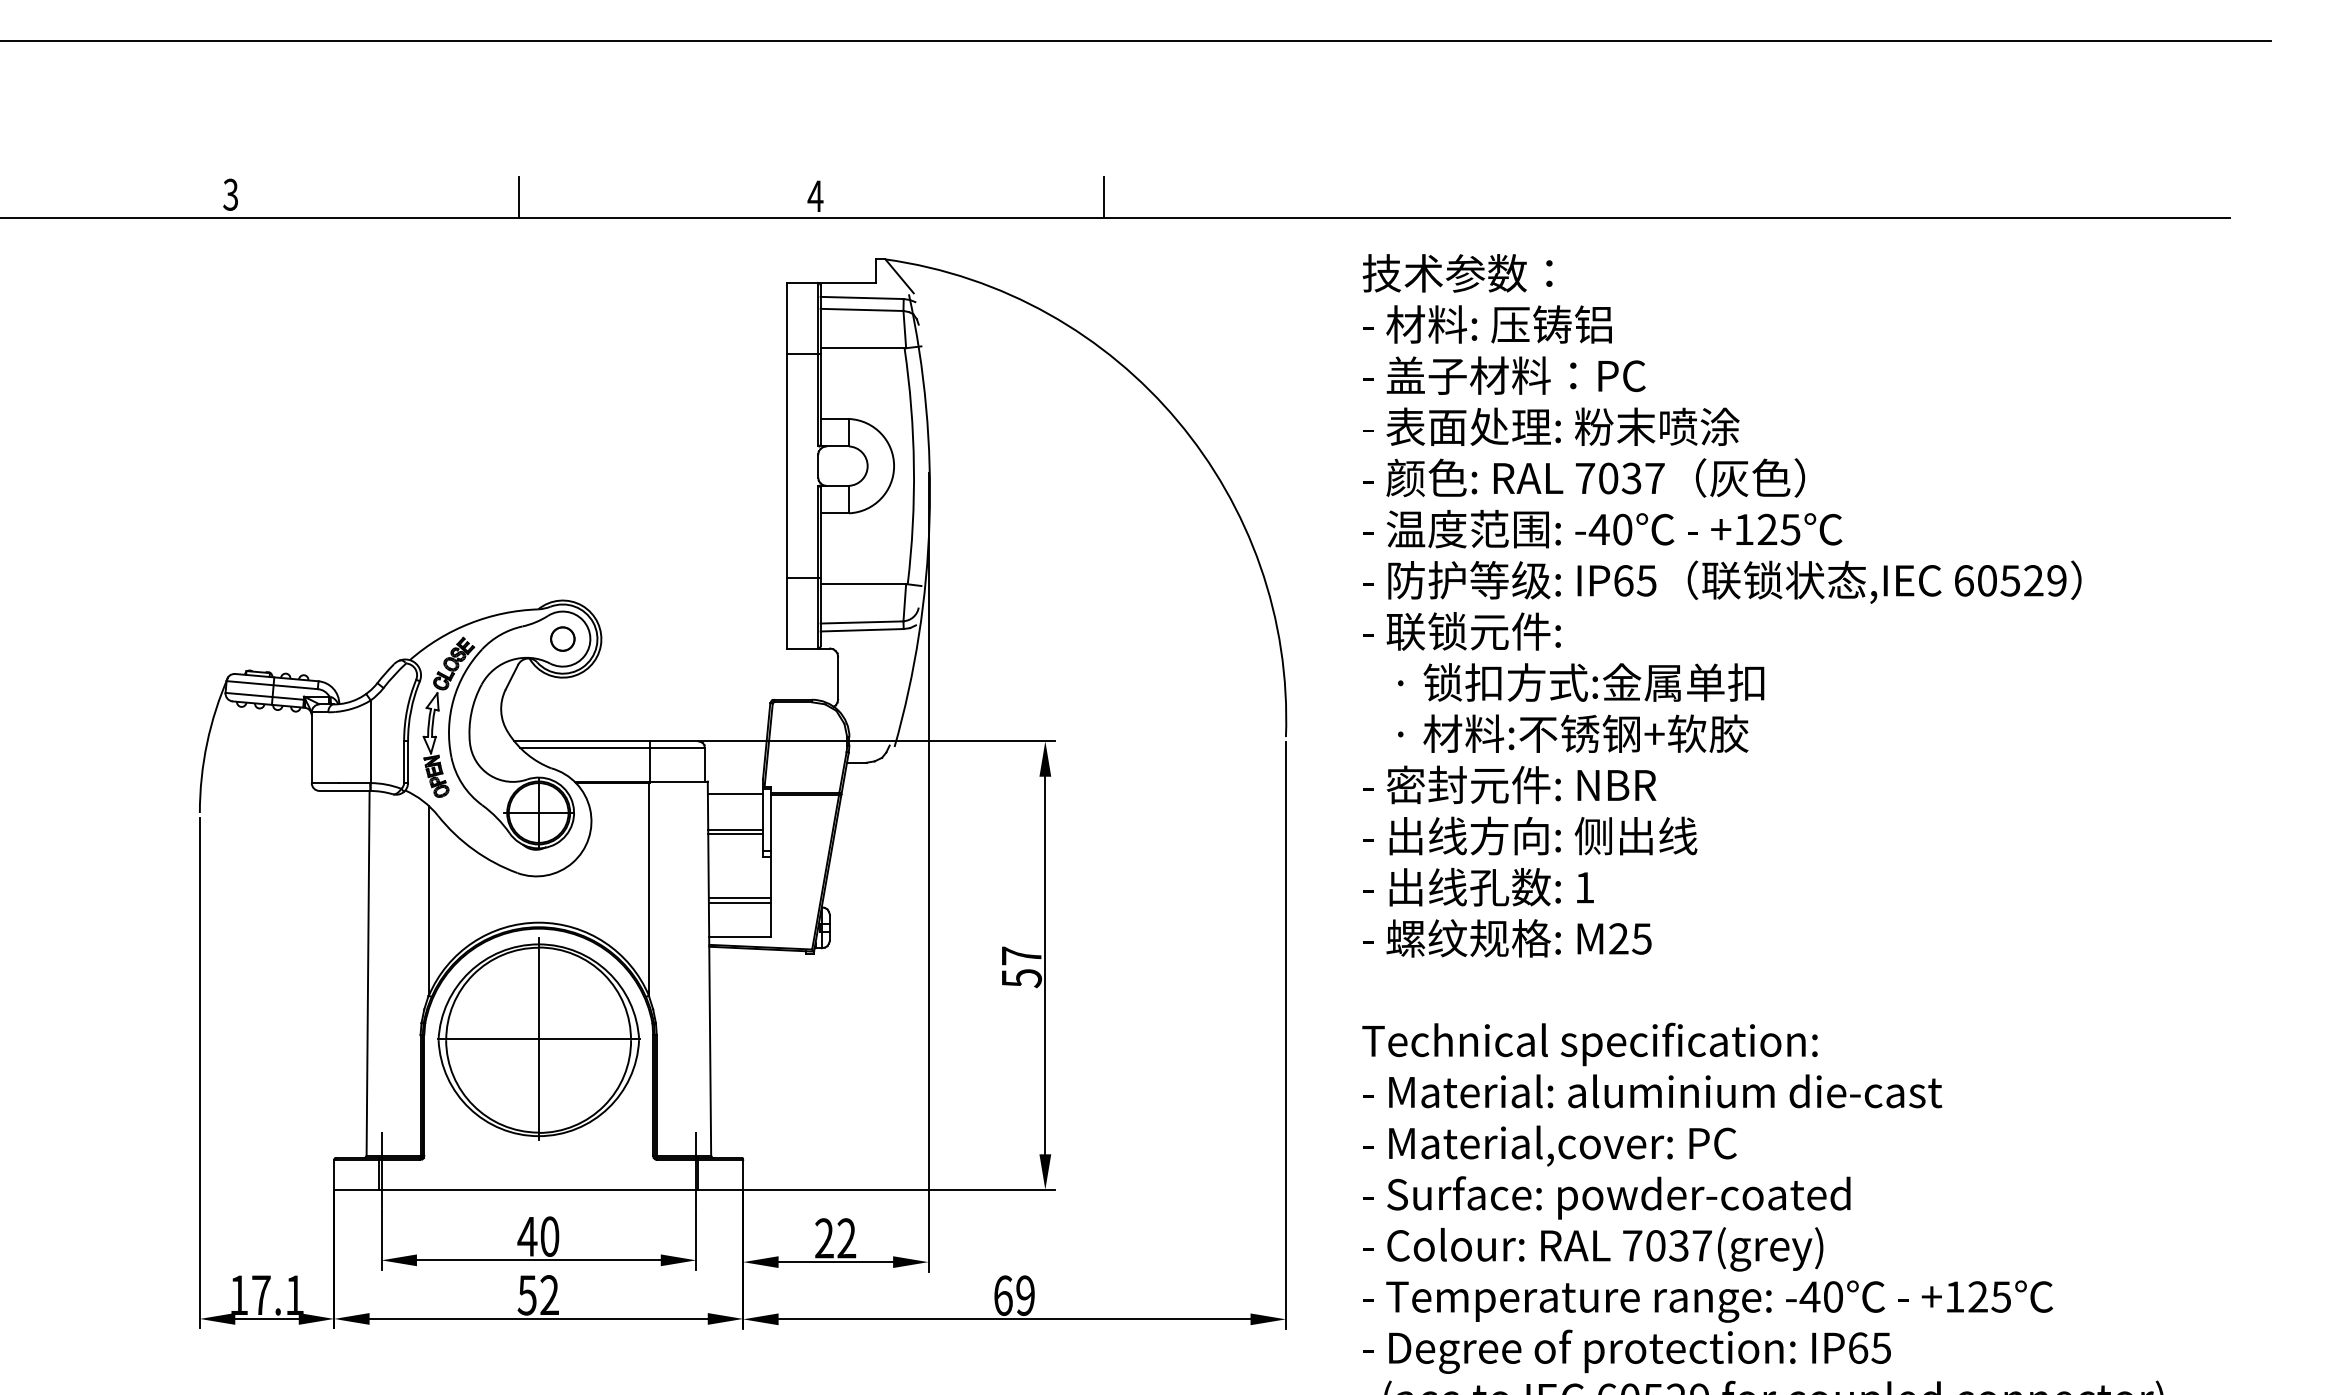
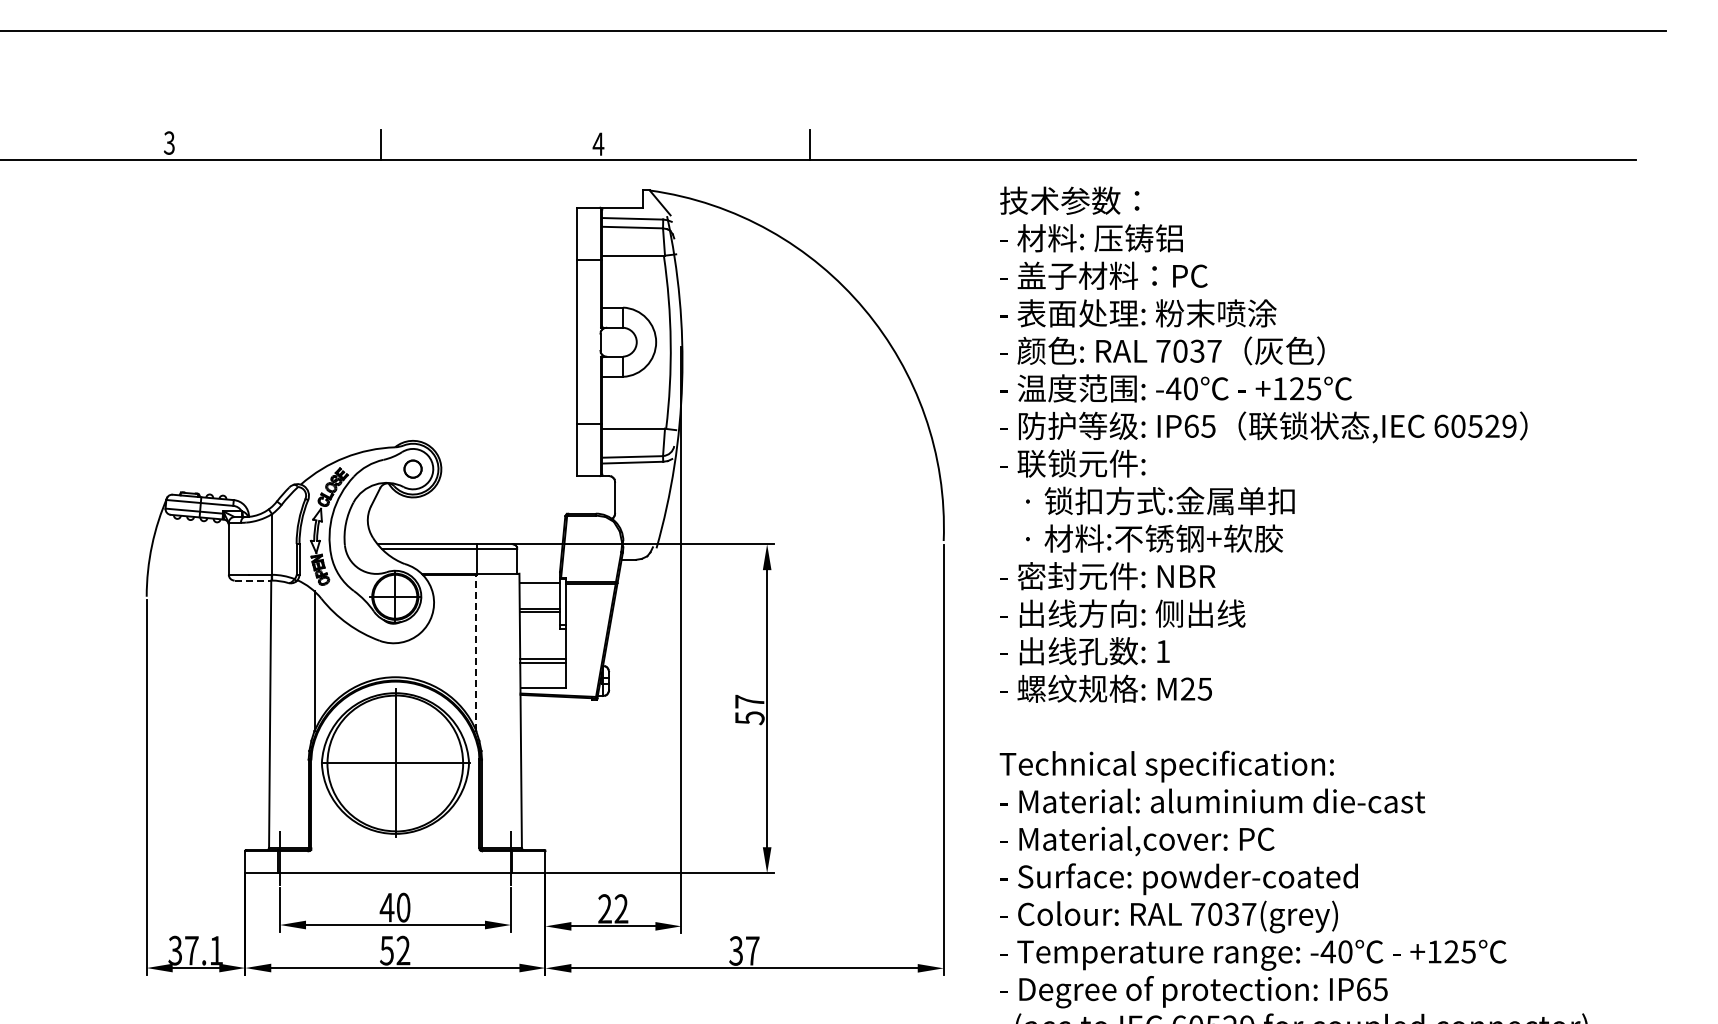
line: (345, 790) -> (253, 580), solid -> dashed
line: (649, 888) -> (476, 652), solid -> dashed
text: (237, 1295) -> (174, 950), 17.1 -> 37.1
text: (1014, 1295) -> (744, 950), 69 -> 37

